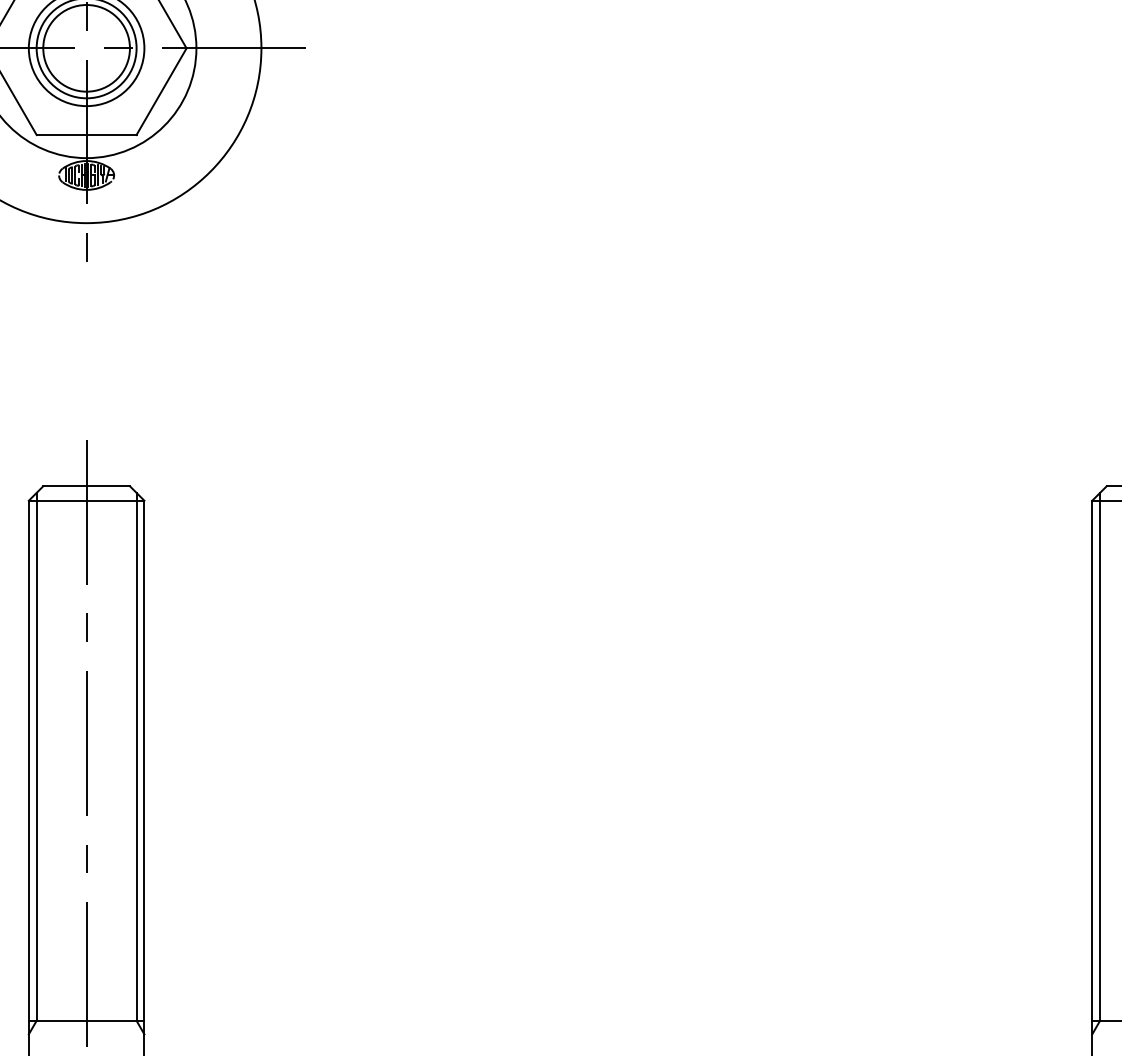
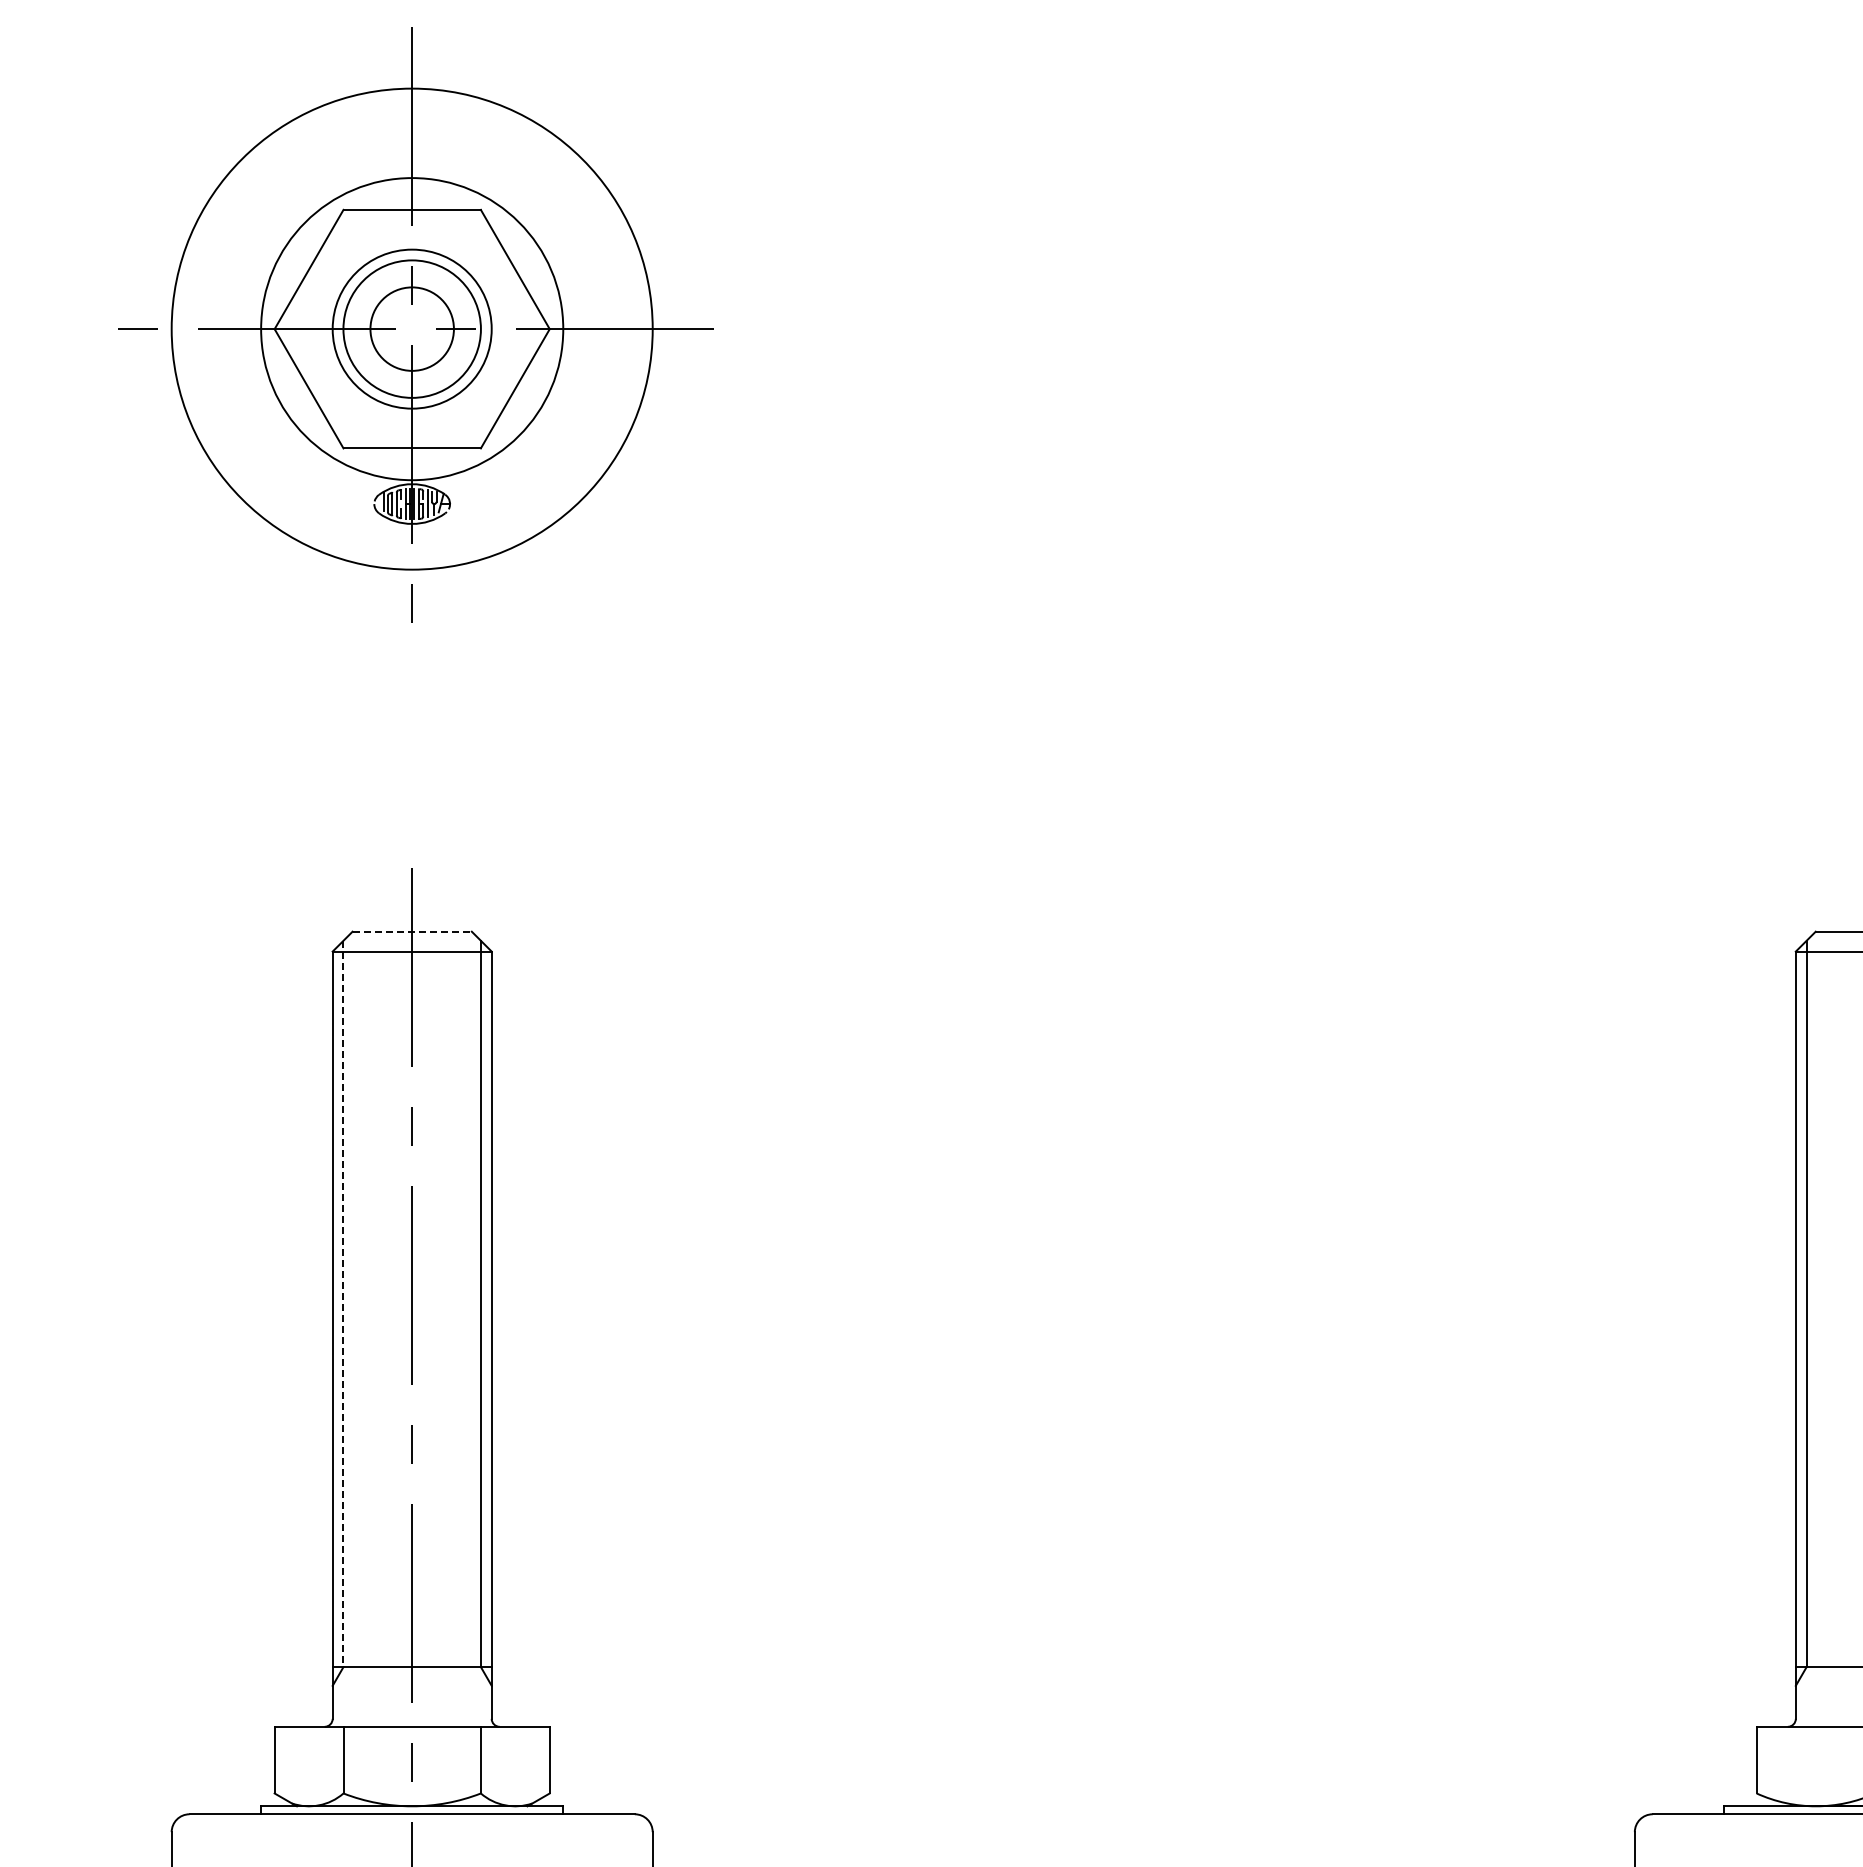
circle: (86, 47) -> (411, 328), size x0.7
line: (86, 486) -> (412, 931), solid -> dashed
line: (36, 757) -> (343, 1304), solid -> dashed

